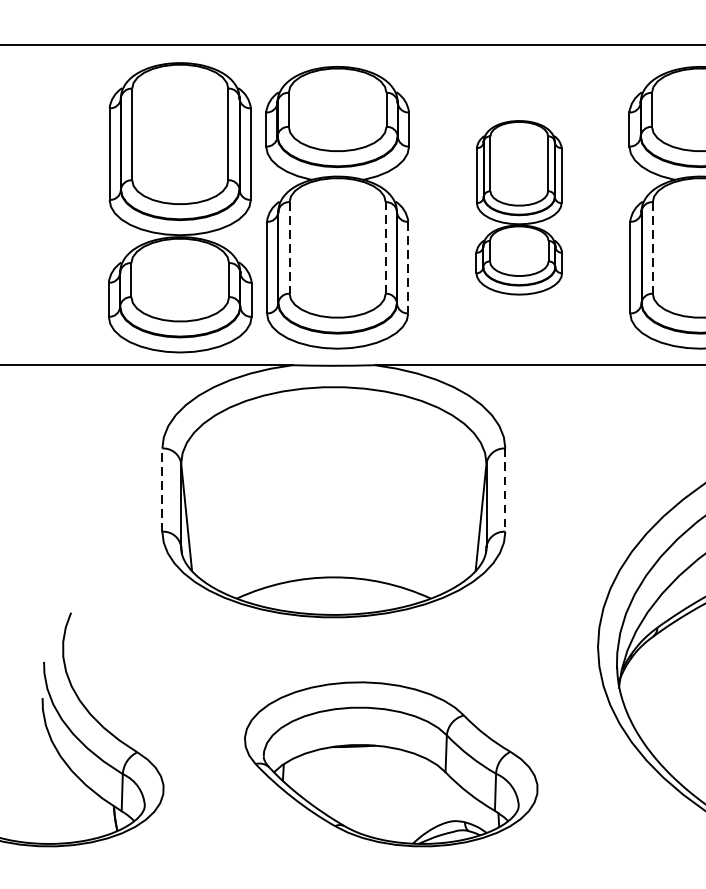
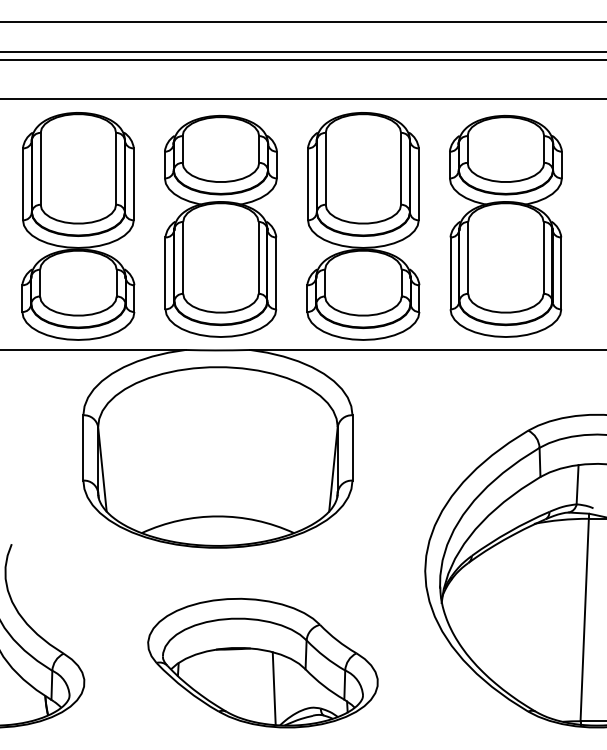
part: (180, 207) -> (78, 226), moved
part: (519, 207) -> (363, 226), size x1.67
line: (289, 247) -> (183, 257), dashed -> solid
line: (385, 247) -> (258, 257), dashed -> solid
line: (653, 247) -> (468, 257), dashed -> solid
line: (408, 267) -> (276, 273), dashed -> solid
line: (162, 489) -> (83, 447), dashed -> solid
line: (505, 489) -> (352, 447), dashed -> solid
line: (404, 796) -> (273, 688), added

